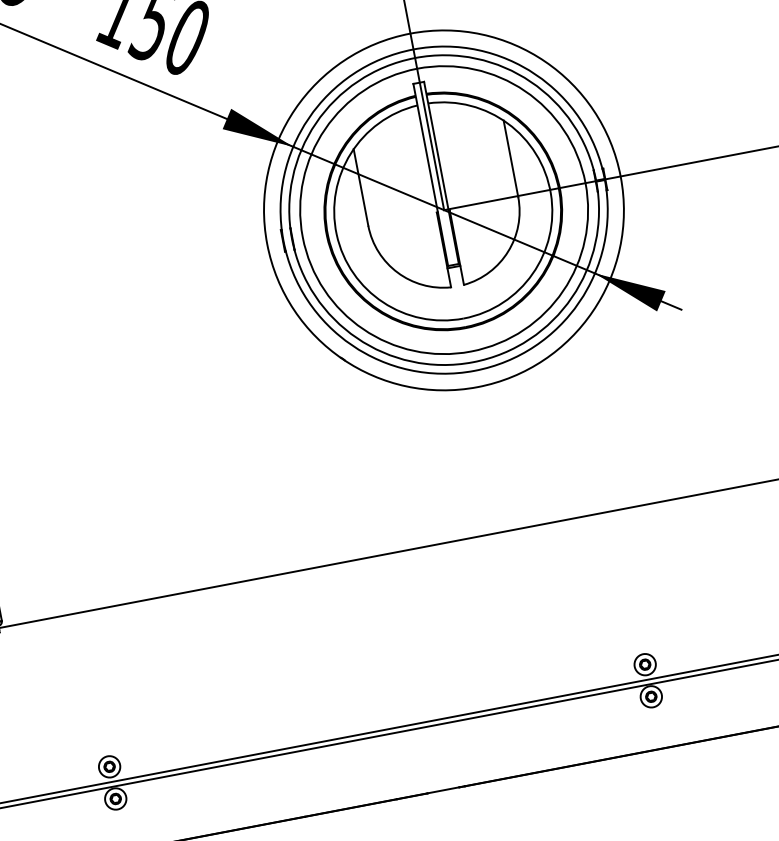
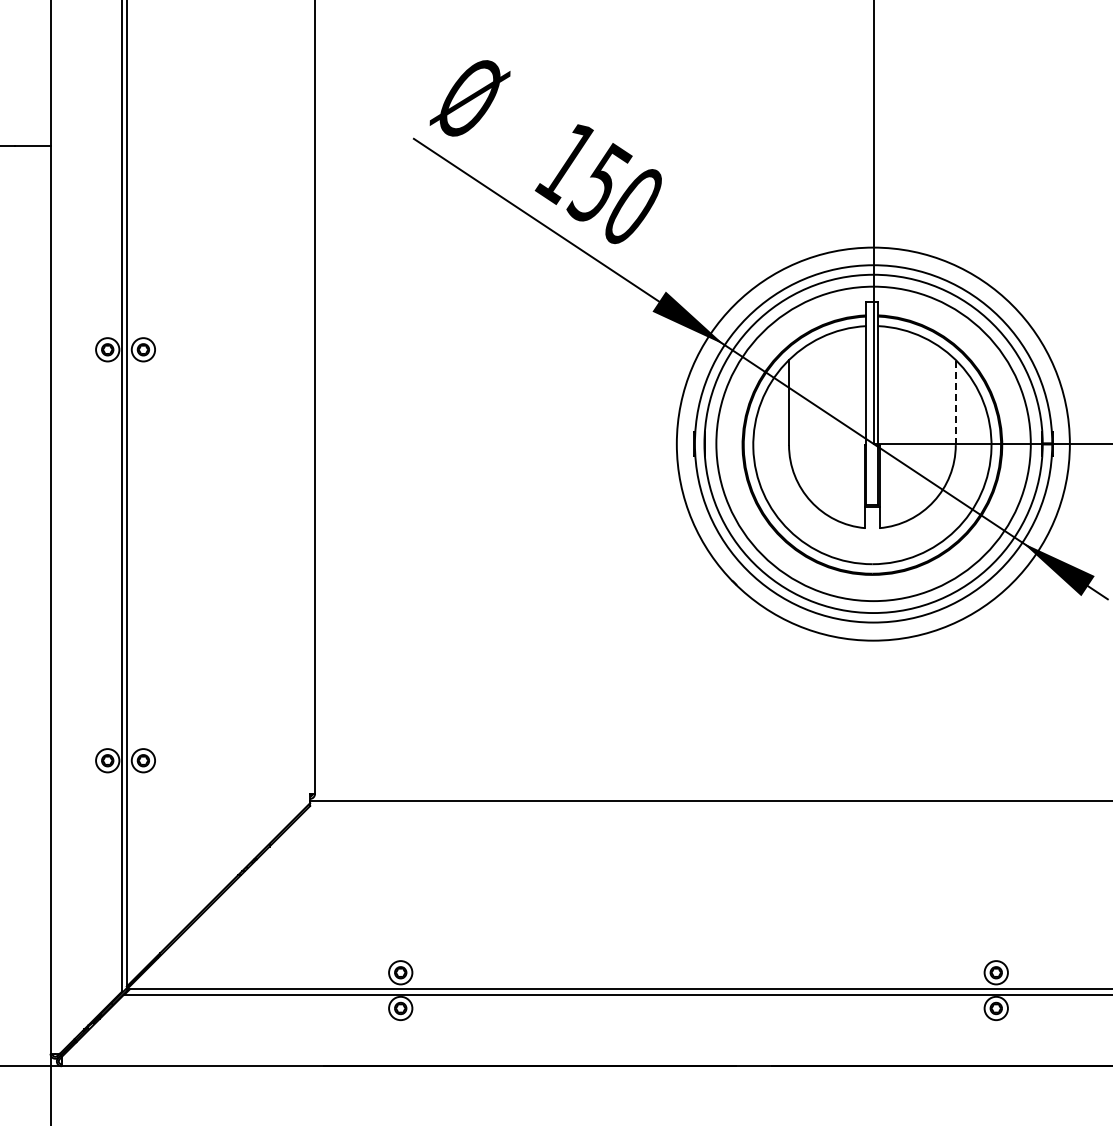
line: (510, 158) -> (955, 402), solid -> dashed

